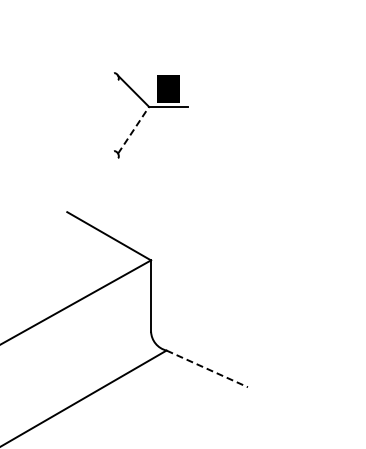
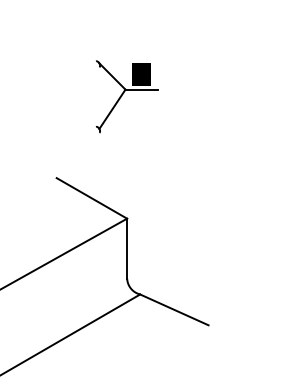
line: (133, 129) -> (112, 108), dashed -> solid
line: (207, 368) -> (174, 309), dashed -> solid

